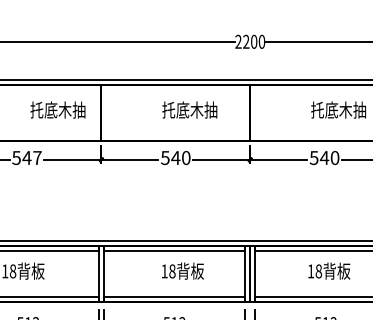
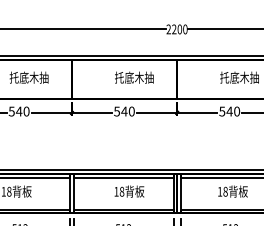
text: (57, 109) -> (28, 77), moved
text: (37, 157) -> (26, 111), 547 -> 540

